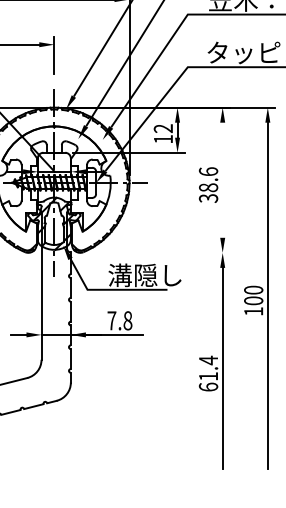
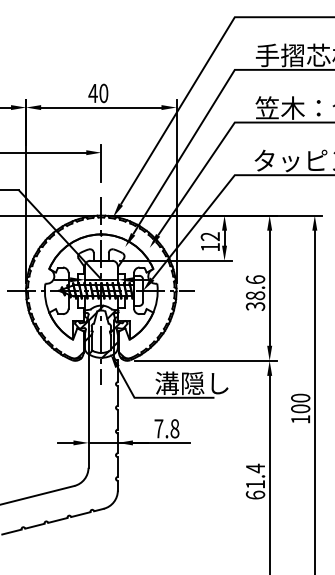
line: (222, 179) -> (269, 287), added
line: (158, 252) -> (205, 360), added

